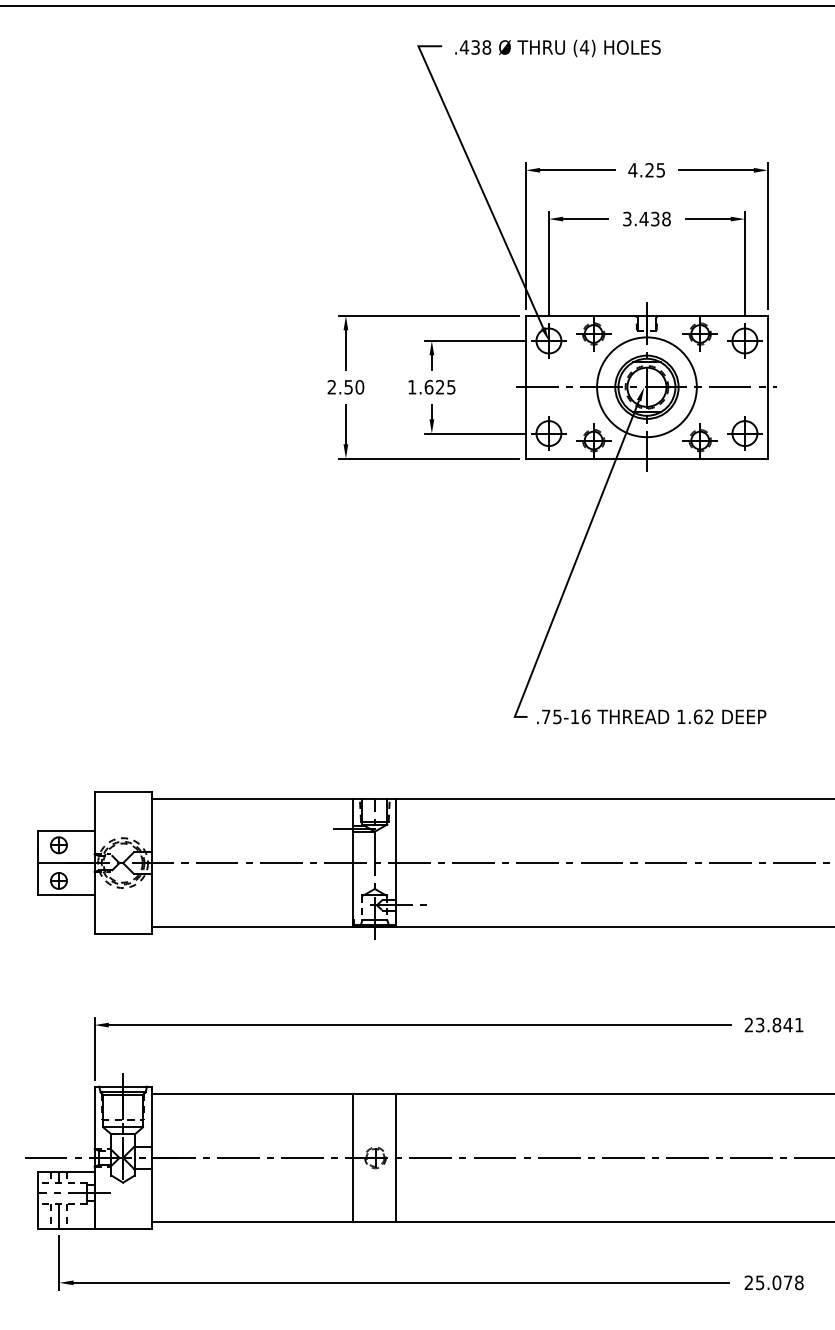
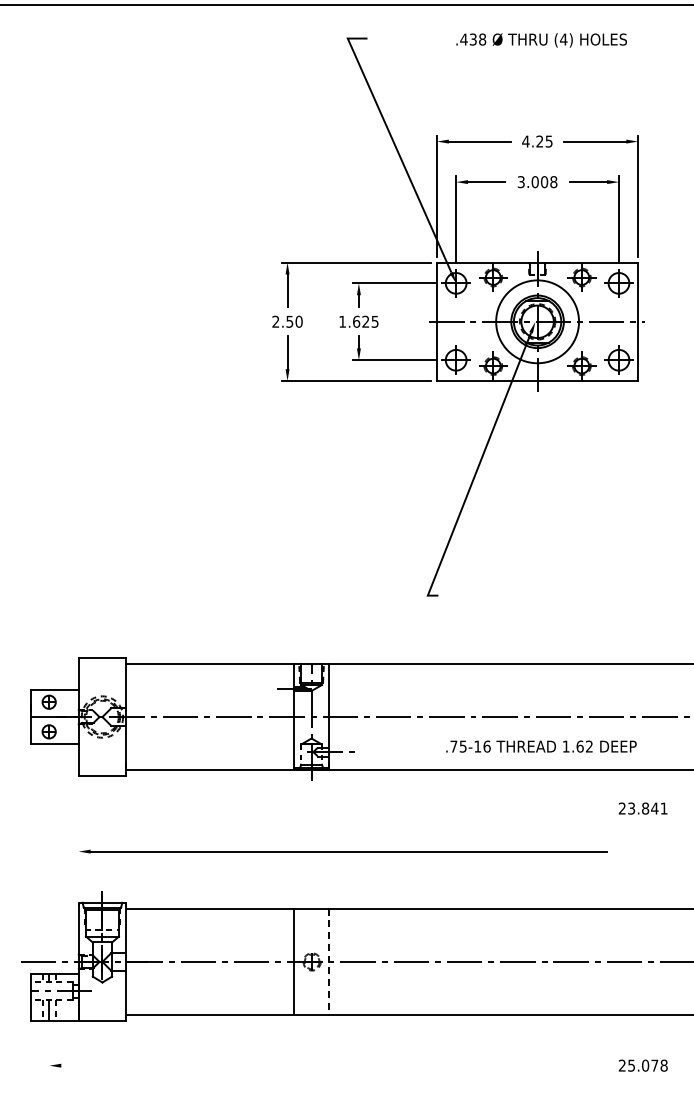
text: (557, 48) -> (541, 40), moved
text: (649, 219) -> (539, 182), 3.438 -> 3.008
text: (651, 716) -> (541, 746), moved
text: (773, 1024) -> (642, 808), moved
line: (94, 1047) -> (78, 870), removed
line: (396, 1158) -> (329, 962), solid -> dashed
line: (59, 1263) -> (49, 1049), removed
line: (401, 1282) -> (333, 1065), removed

